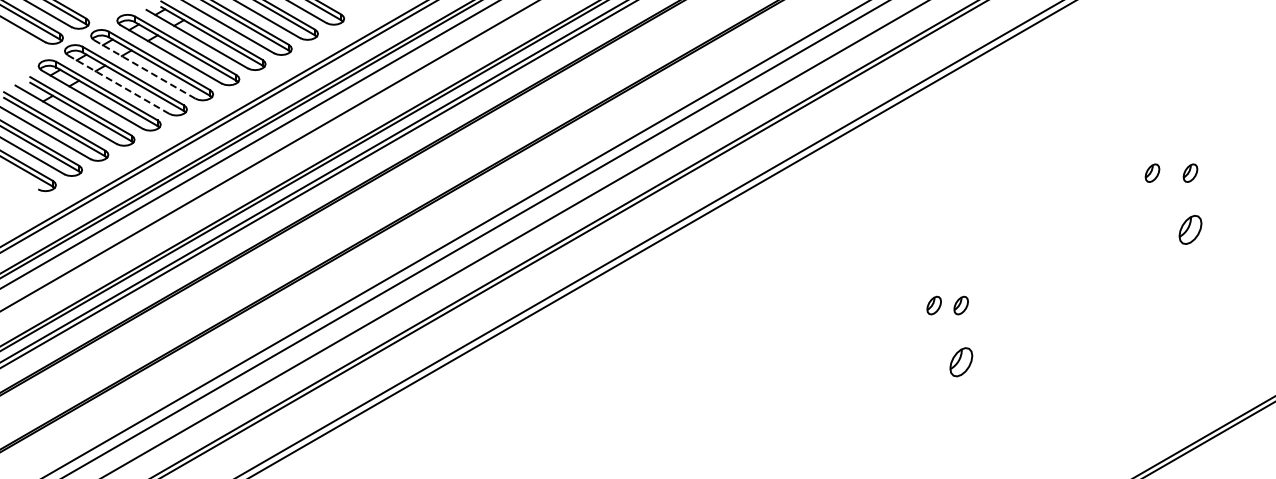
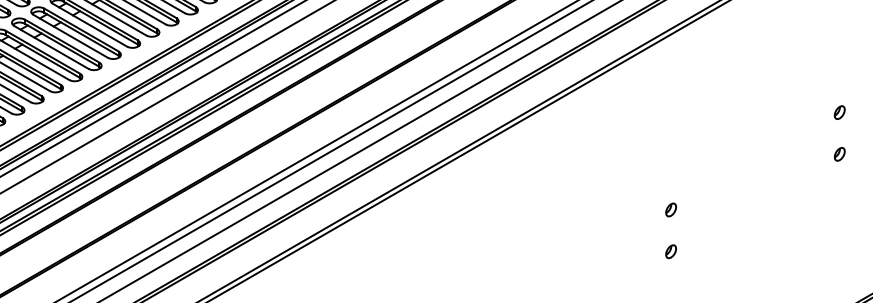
line: (145, 69) -> (71, 36), dashed -> solid
line: (119, 84) -> (52, 47), dashed -> solid
part: (1152, 172) -> (811, 112), removed
part: (1190, 229) -> (839, 154), size x0.62
part: (933, 305) -> (650, 209), removed
part: (960, 362) -> (670, 251), size x0.62

